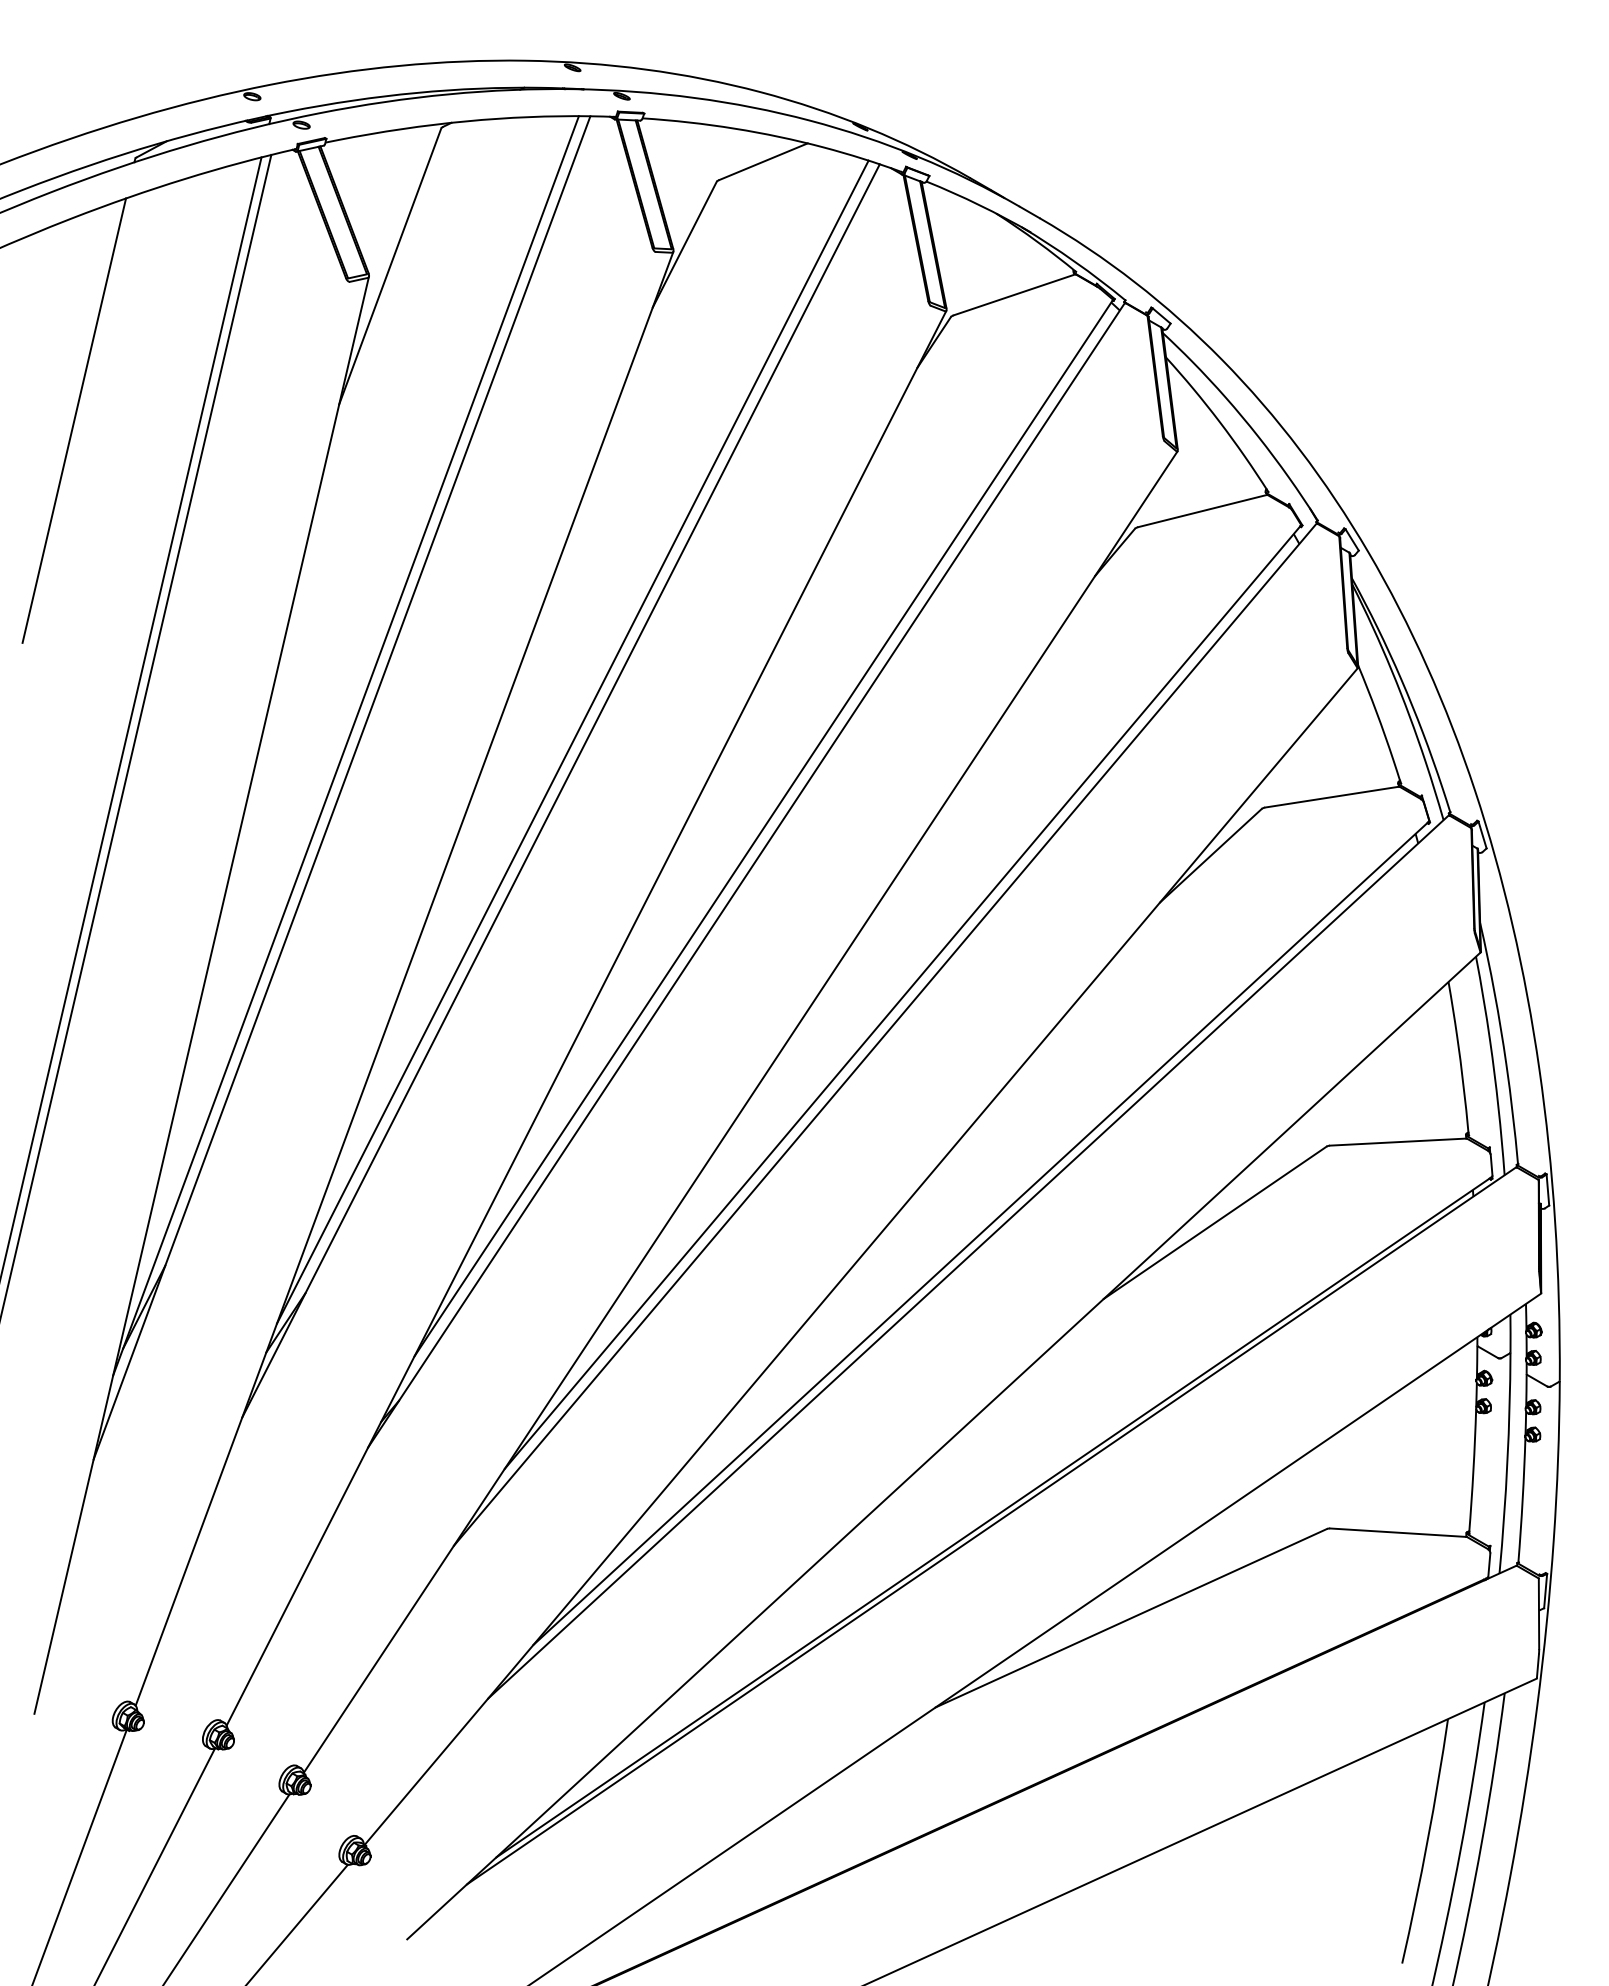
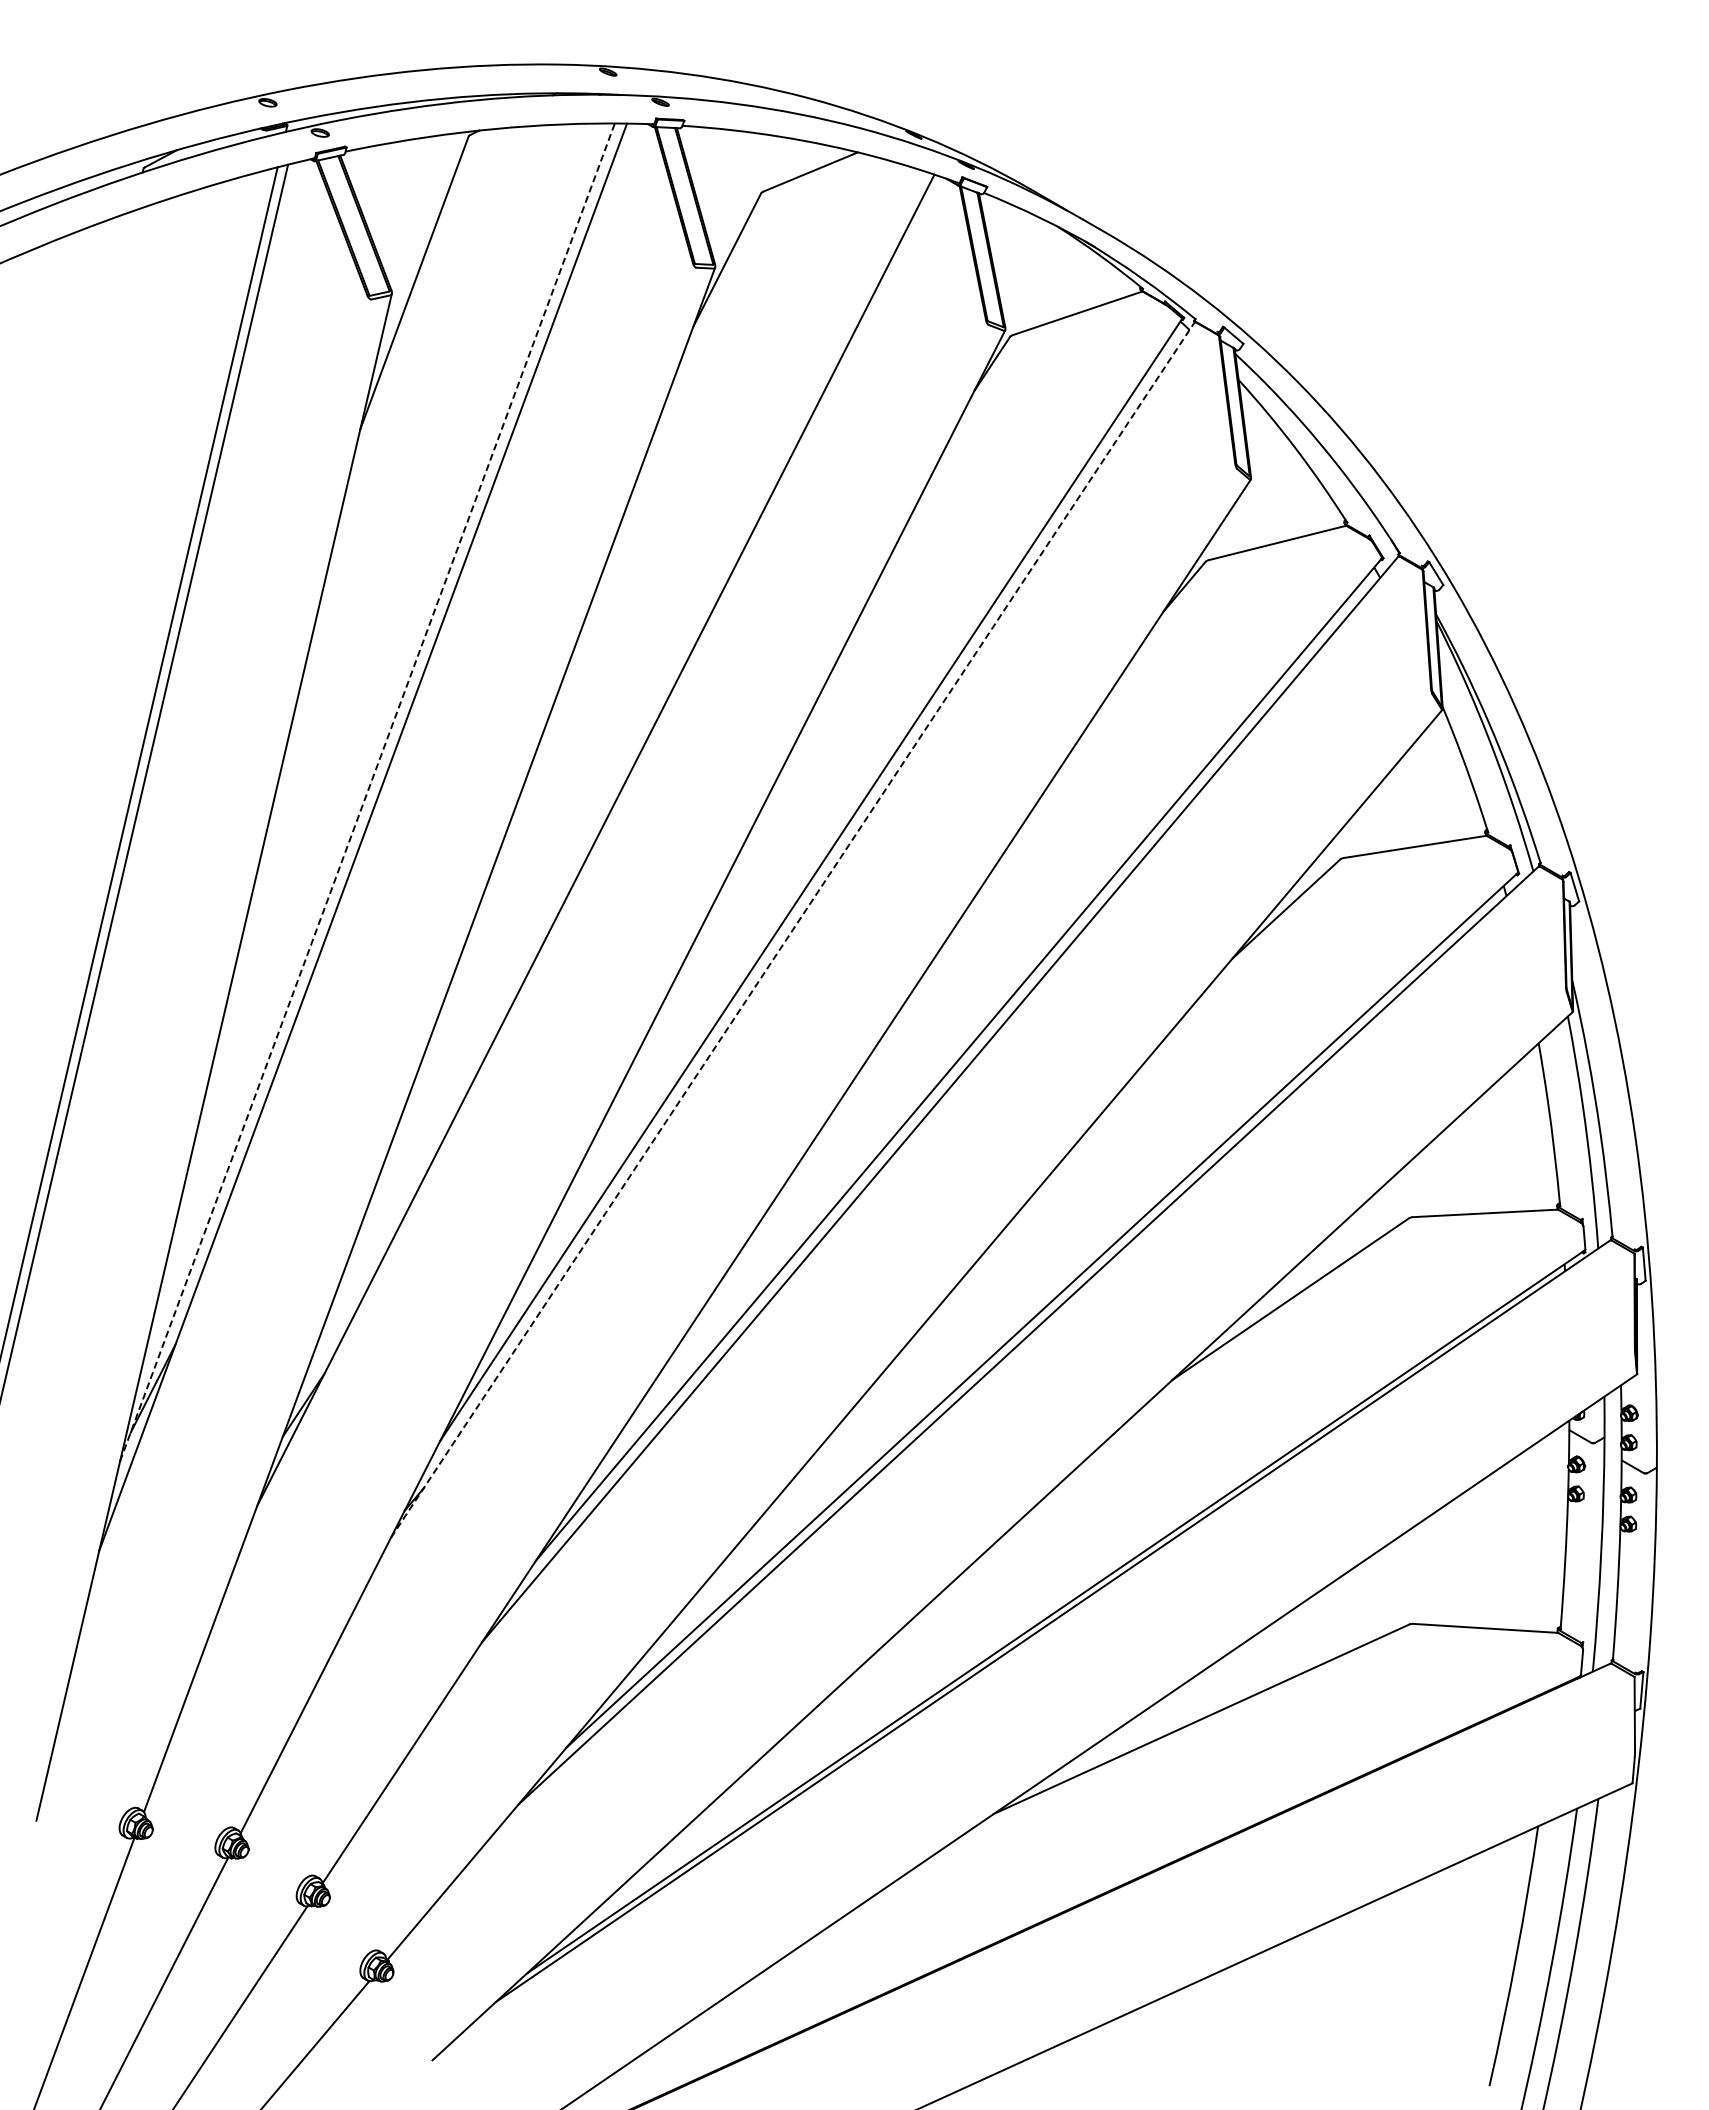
line: (74, 420) -> (78, 446), removed
line: (572, 742) -> (608, 788), removed
line: (346, 744) -> (367, 791), solid -> dashed
line: (746, 874) -> (792, 929), solid -> dashed

